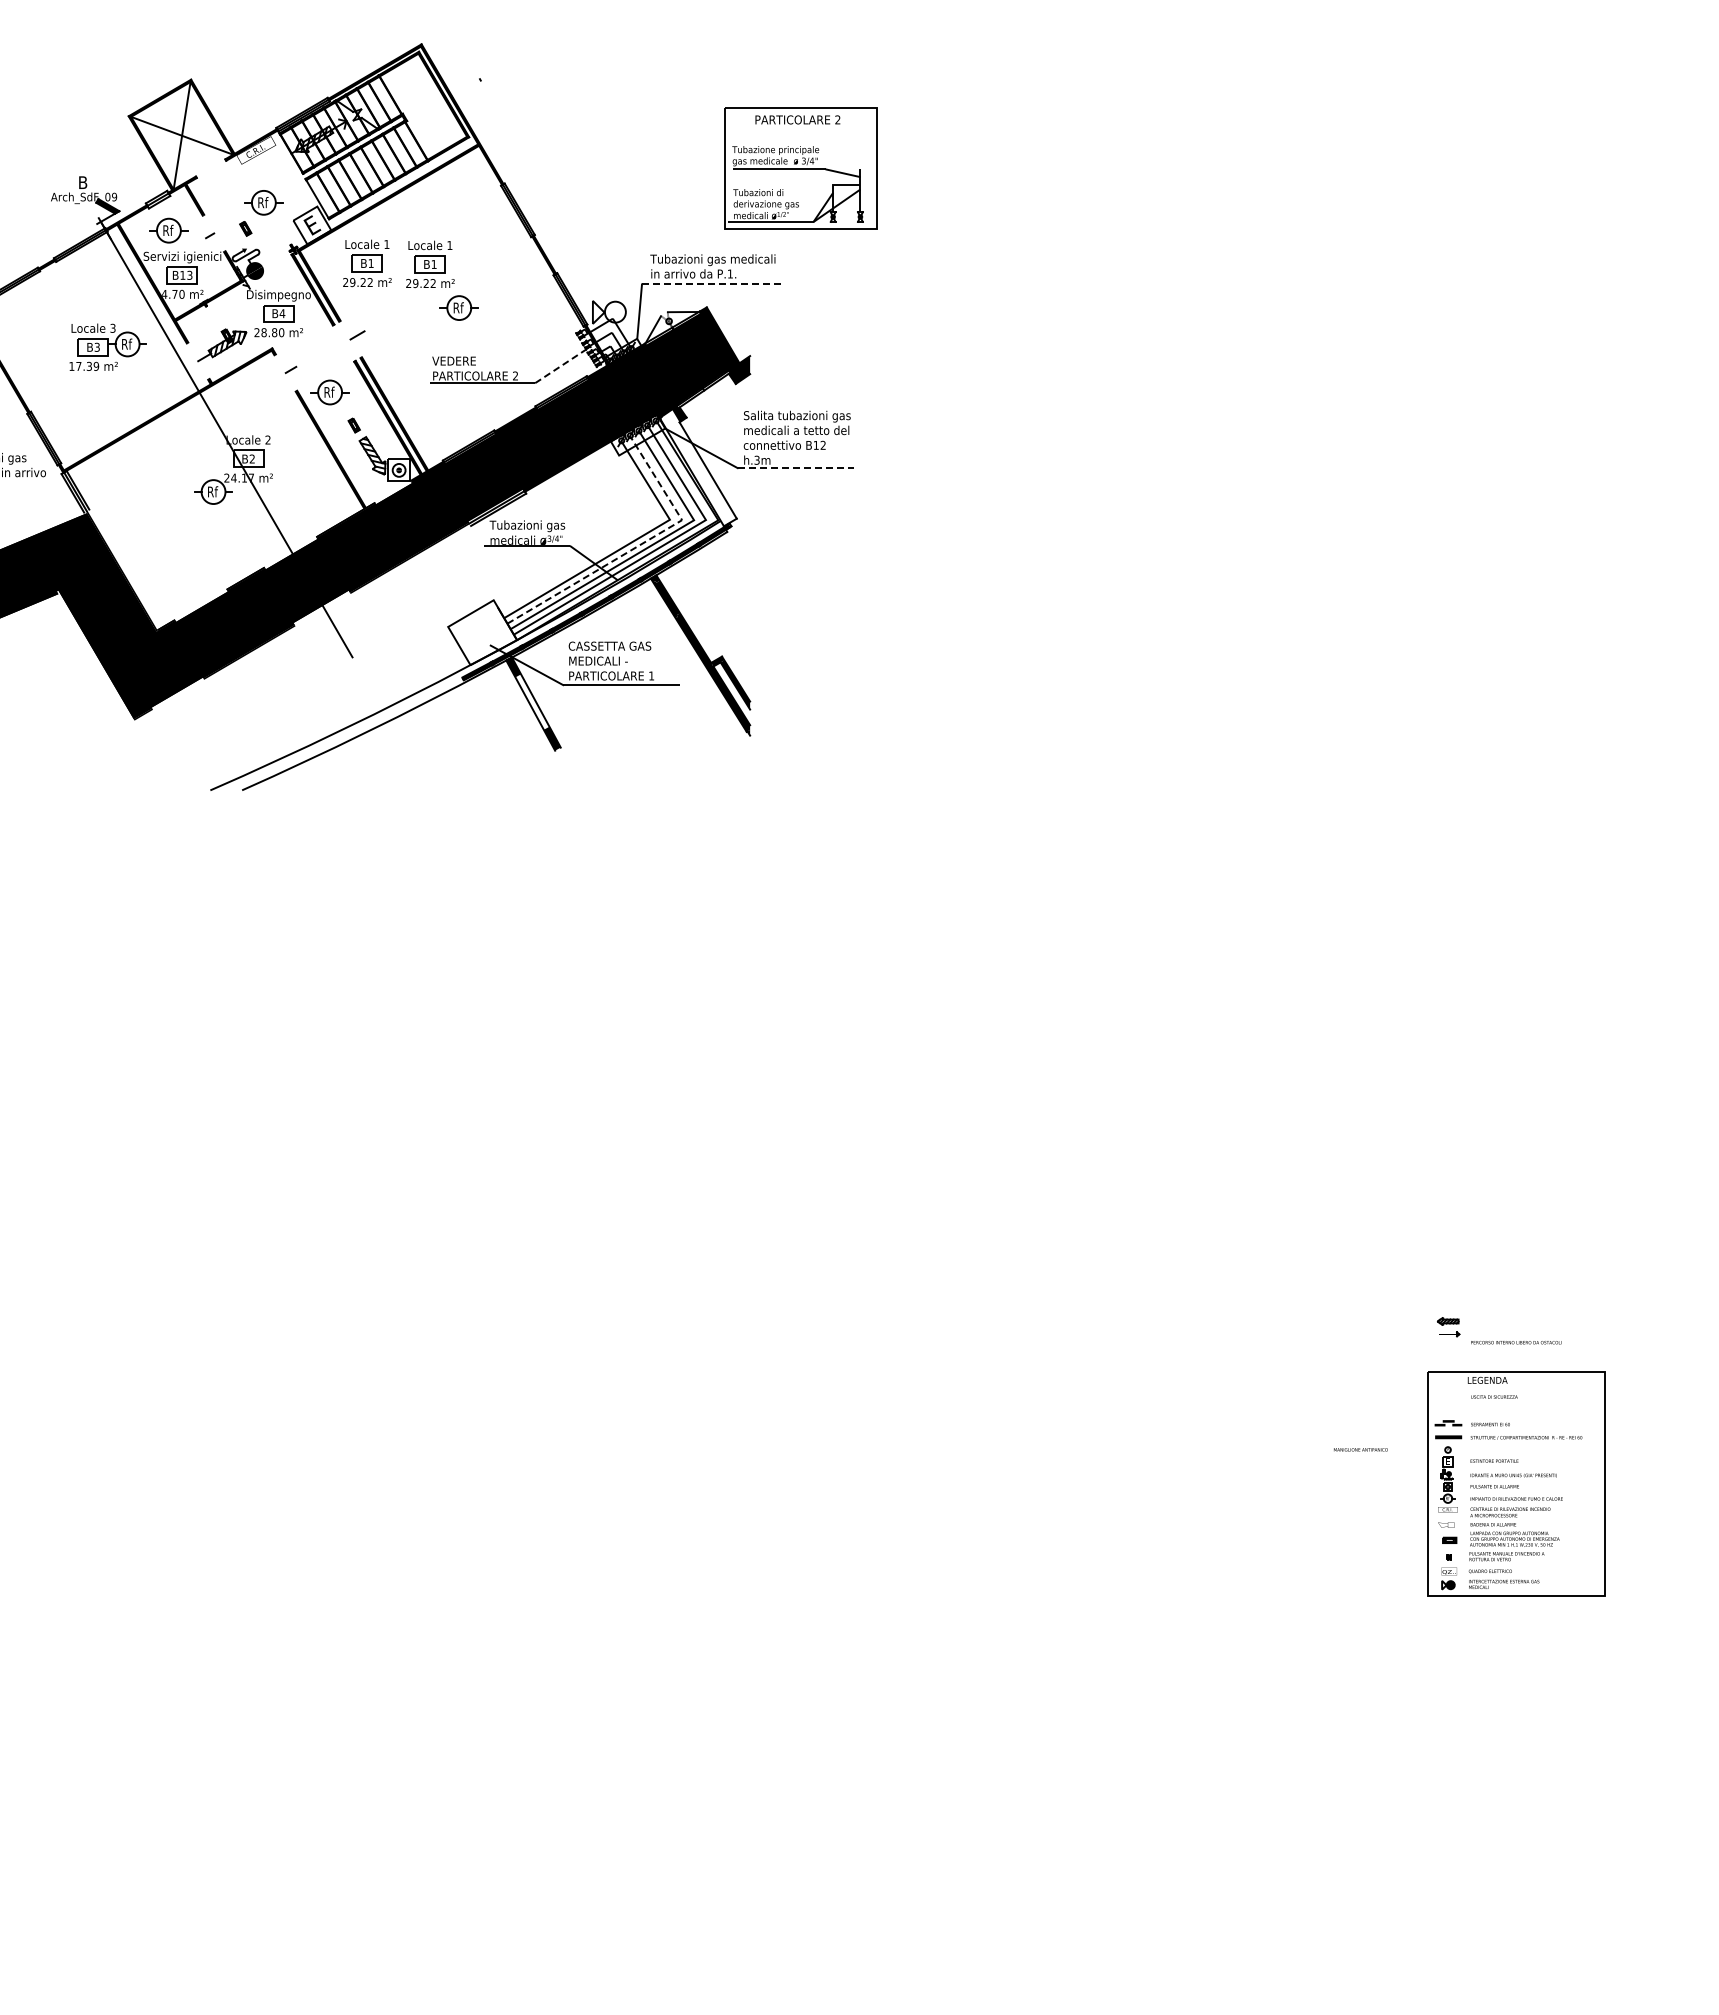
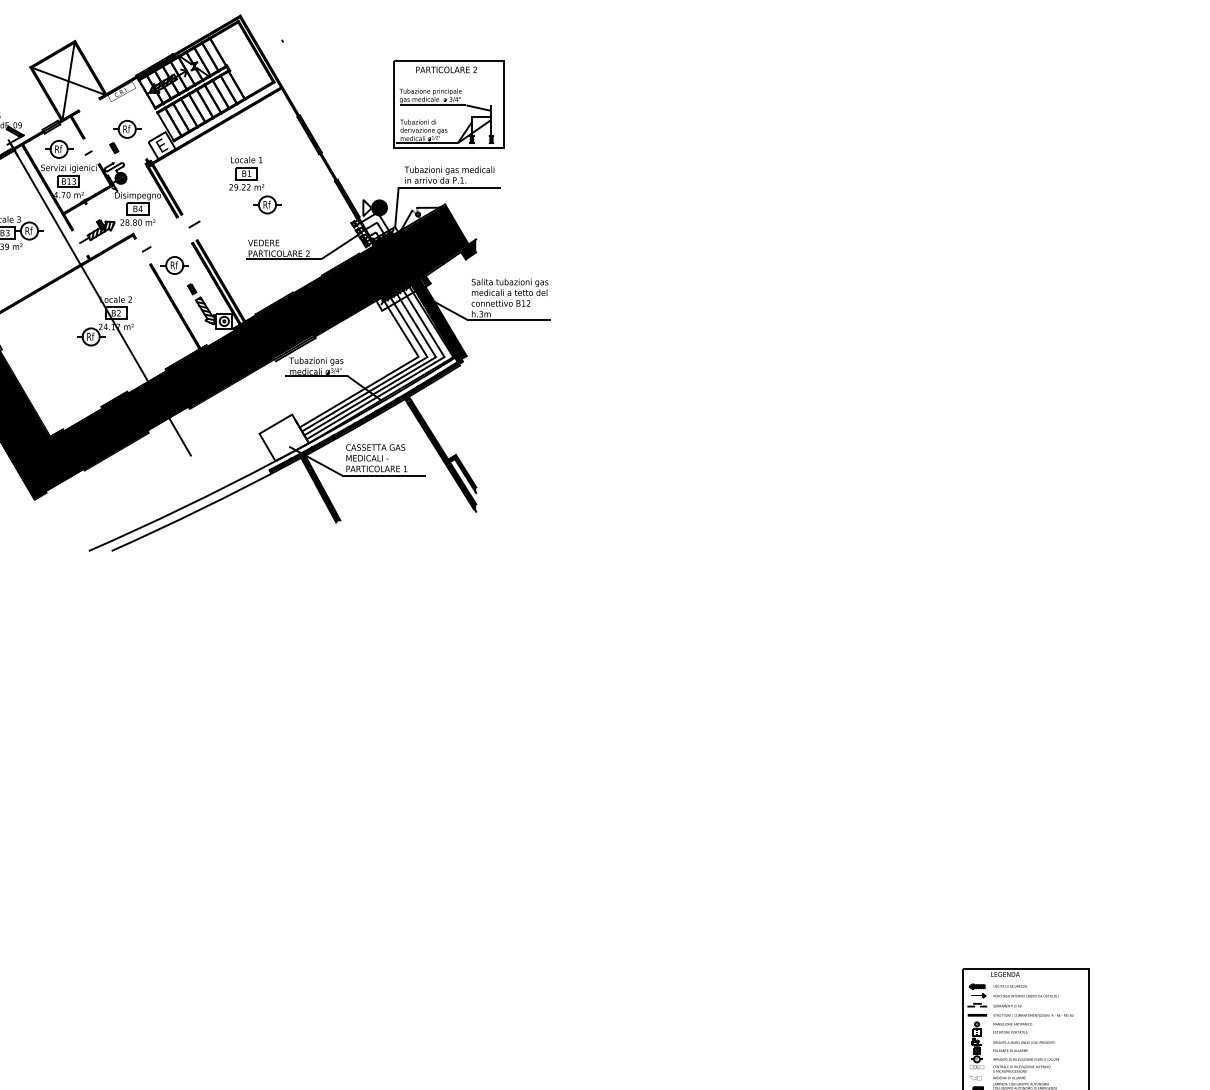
part: (800, 168) -> (448, 104), moved
part: (367, 263) -> (201, 172), removed
line: (713, 284) -> (449, 188), dashed -> solid
fill: (614, 311) -> (378, 207), added
line: (560, 366) -> (340, 246), dashed -> solid
fill: (697, 467) -> (438, 319), added
line: (796, 468) -> (509, 320), dashed -> solid
line: (637, 546) -> (395, 376), dashed -> solid
fill: (532, 701) -> (320, 487), added
part: (1448, 1327) -> (977, 991), moved
text: (1516, 1342) -> (1026, 996), moved
text: (1360, 1449) -> (1012, 1024), moved

